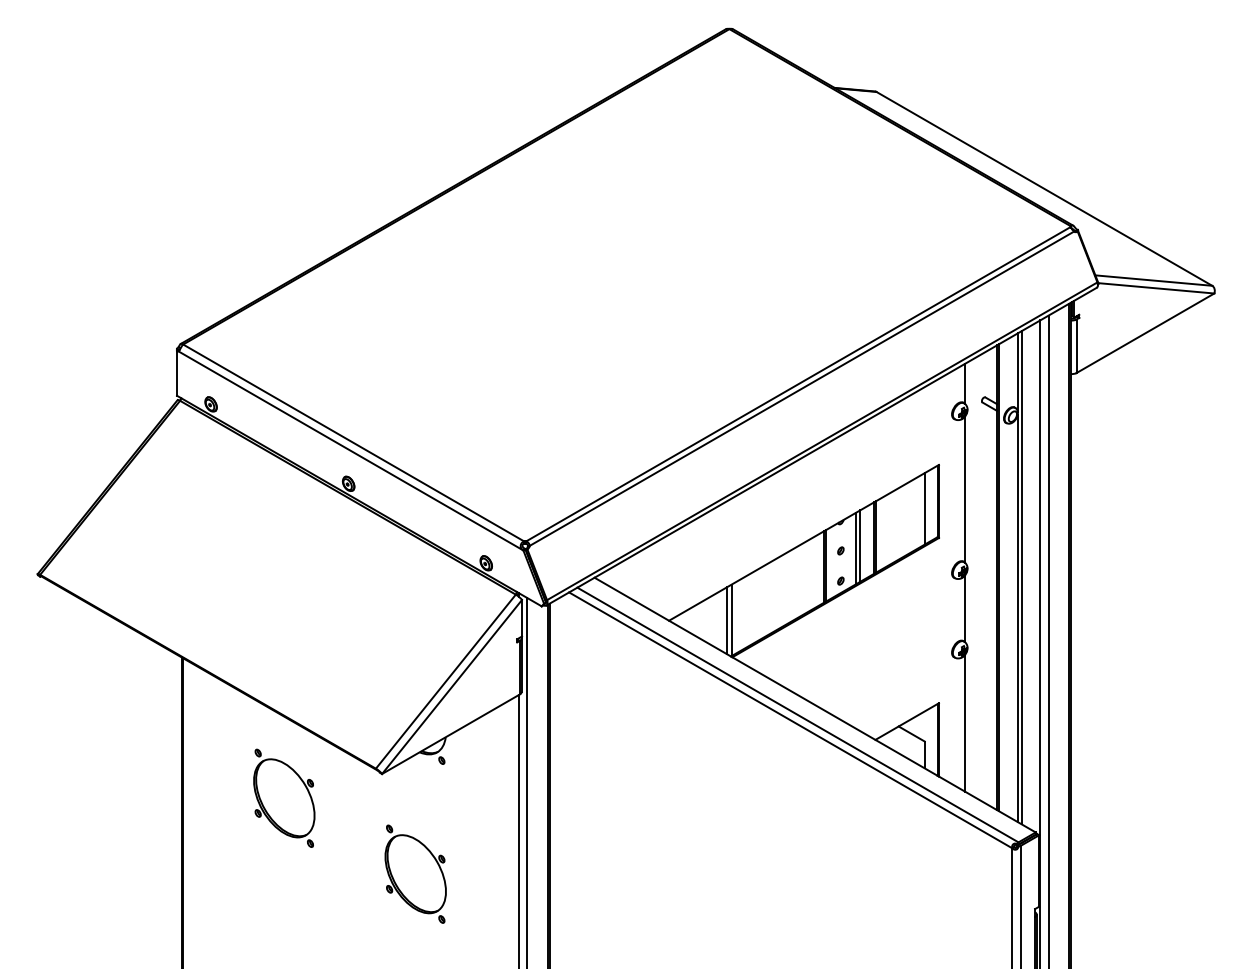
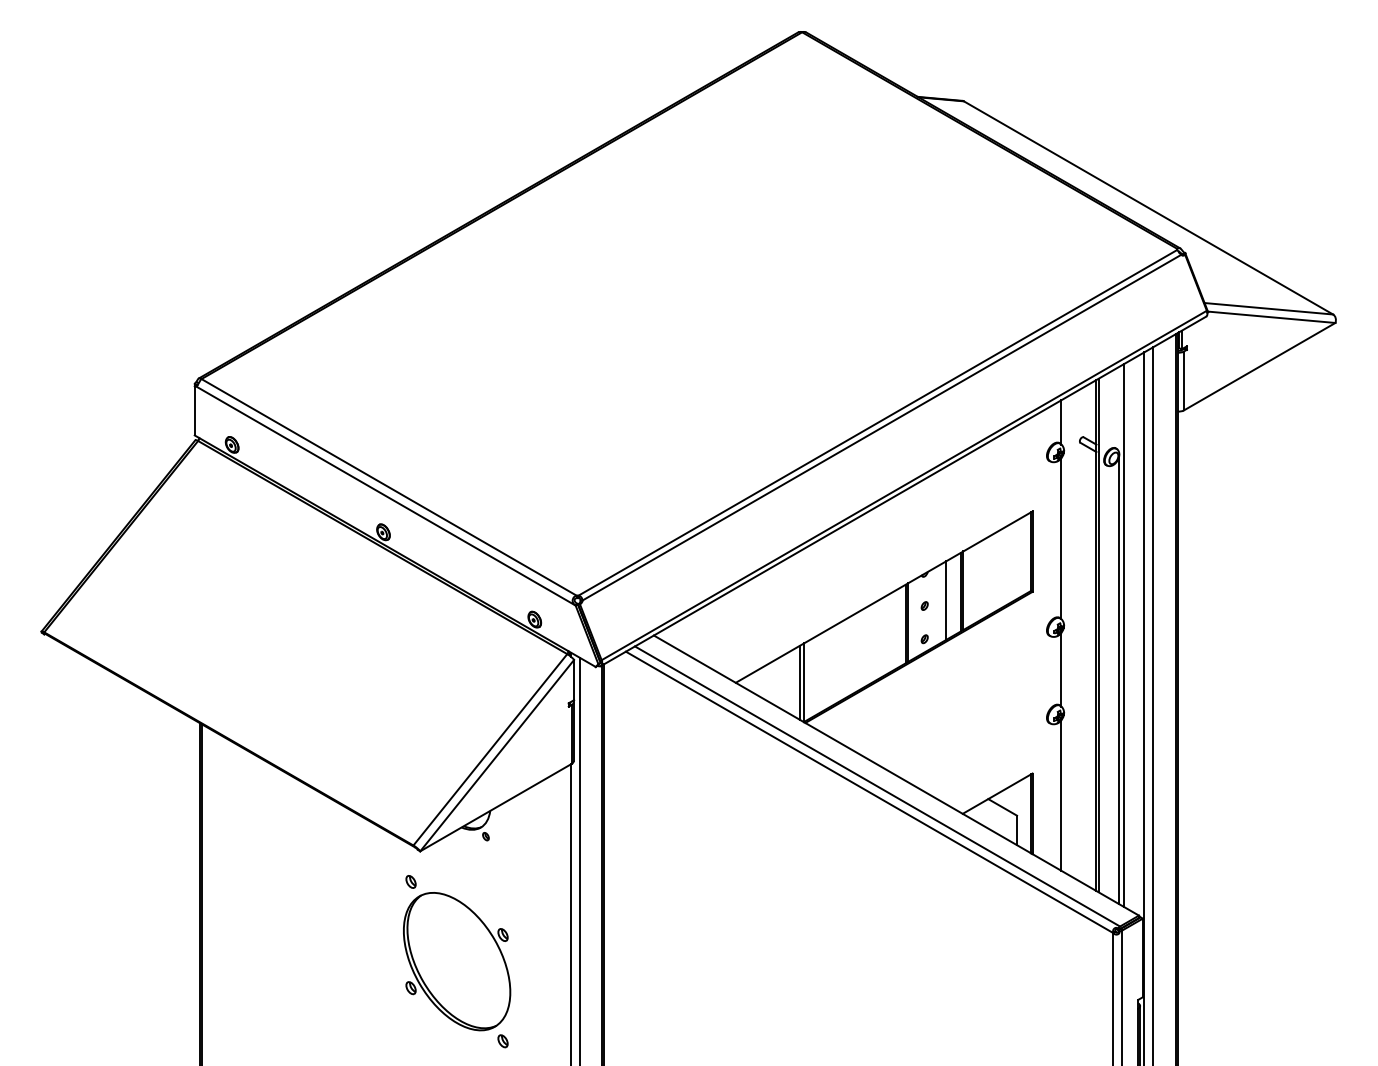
line: (1017, 372) -> (1119, 409), removed
line: (925, 508) -> (1017, 559), removed
line: (856, 548) -> (941, 603), removed
part: (284, 797) -> (312, 877), removed
part: (415, 874) -> (457, 961), size x1.6

